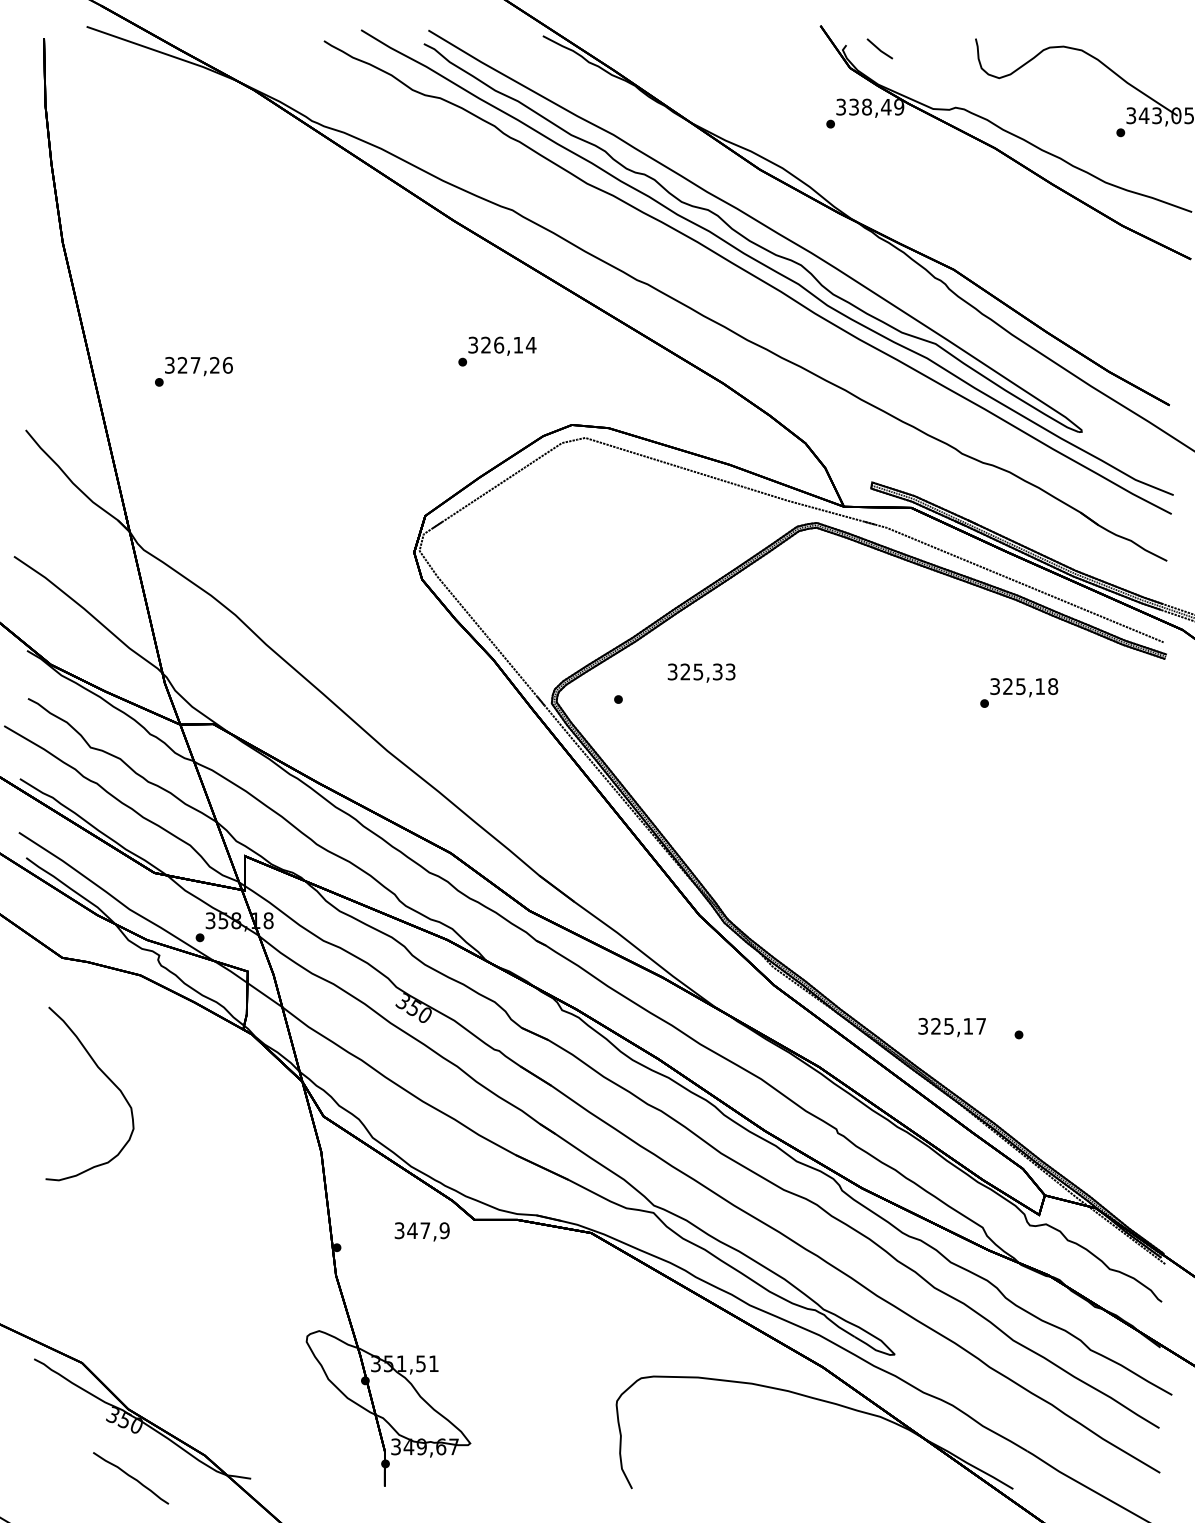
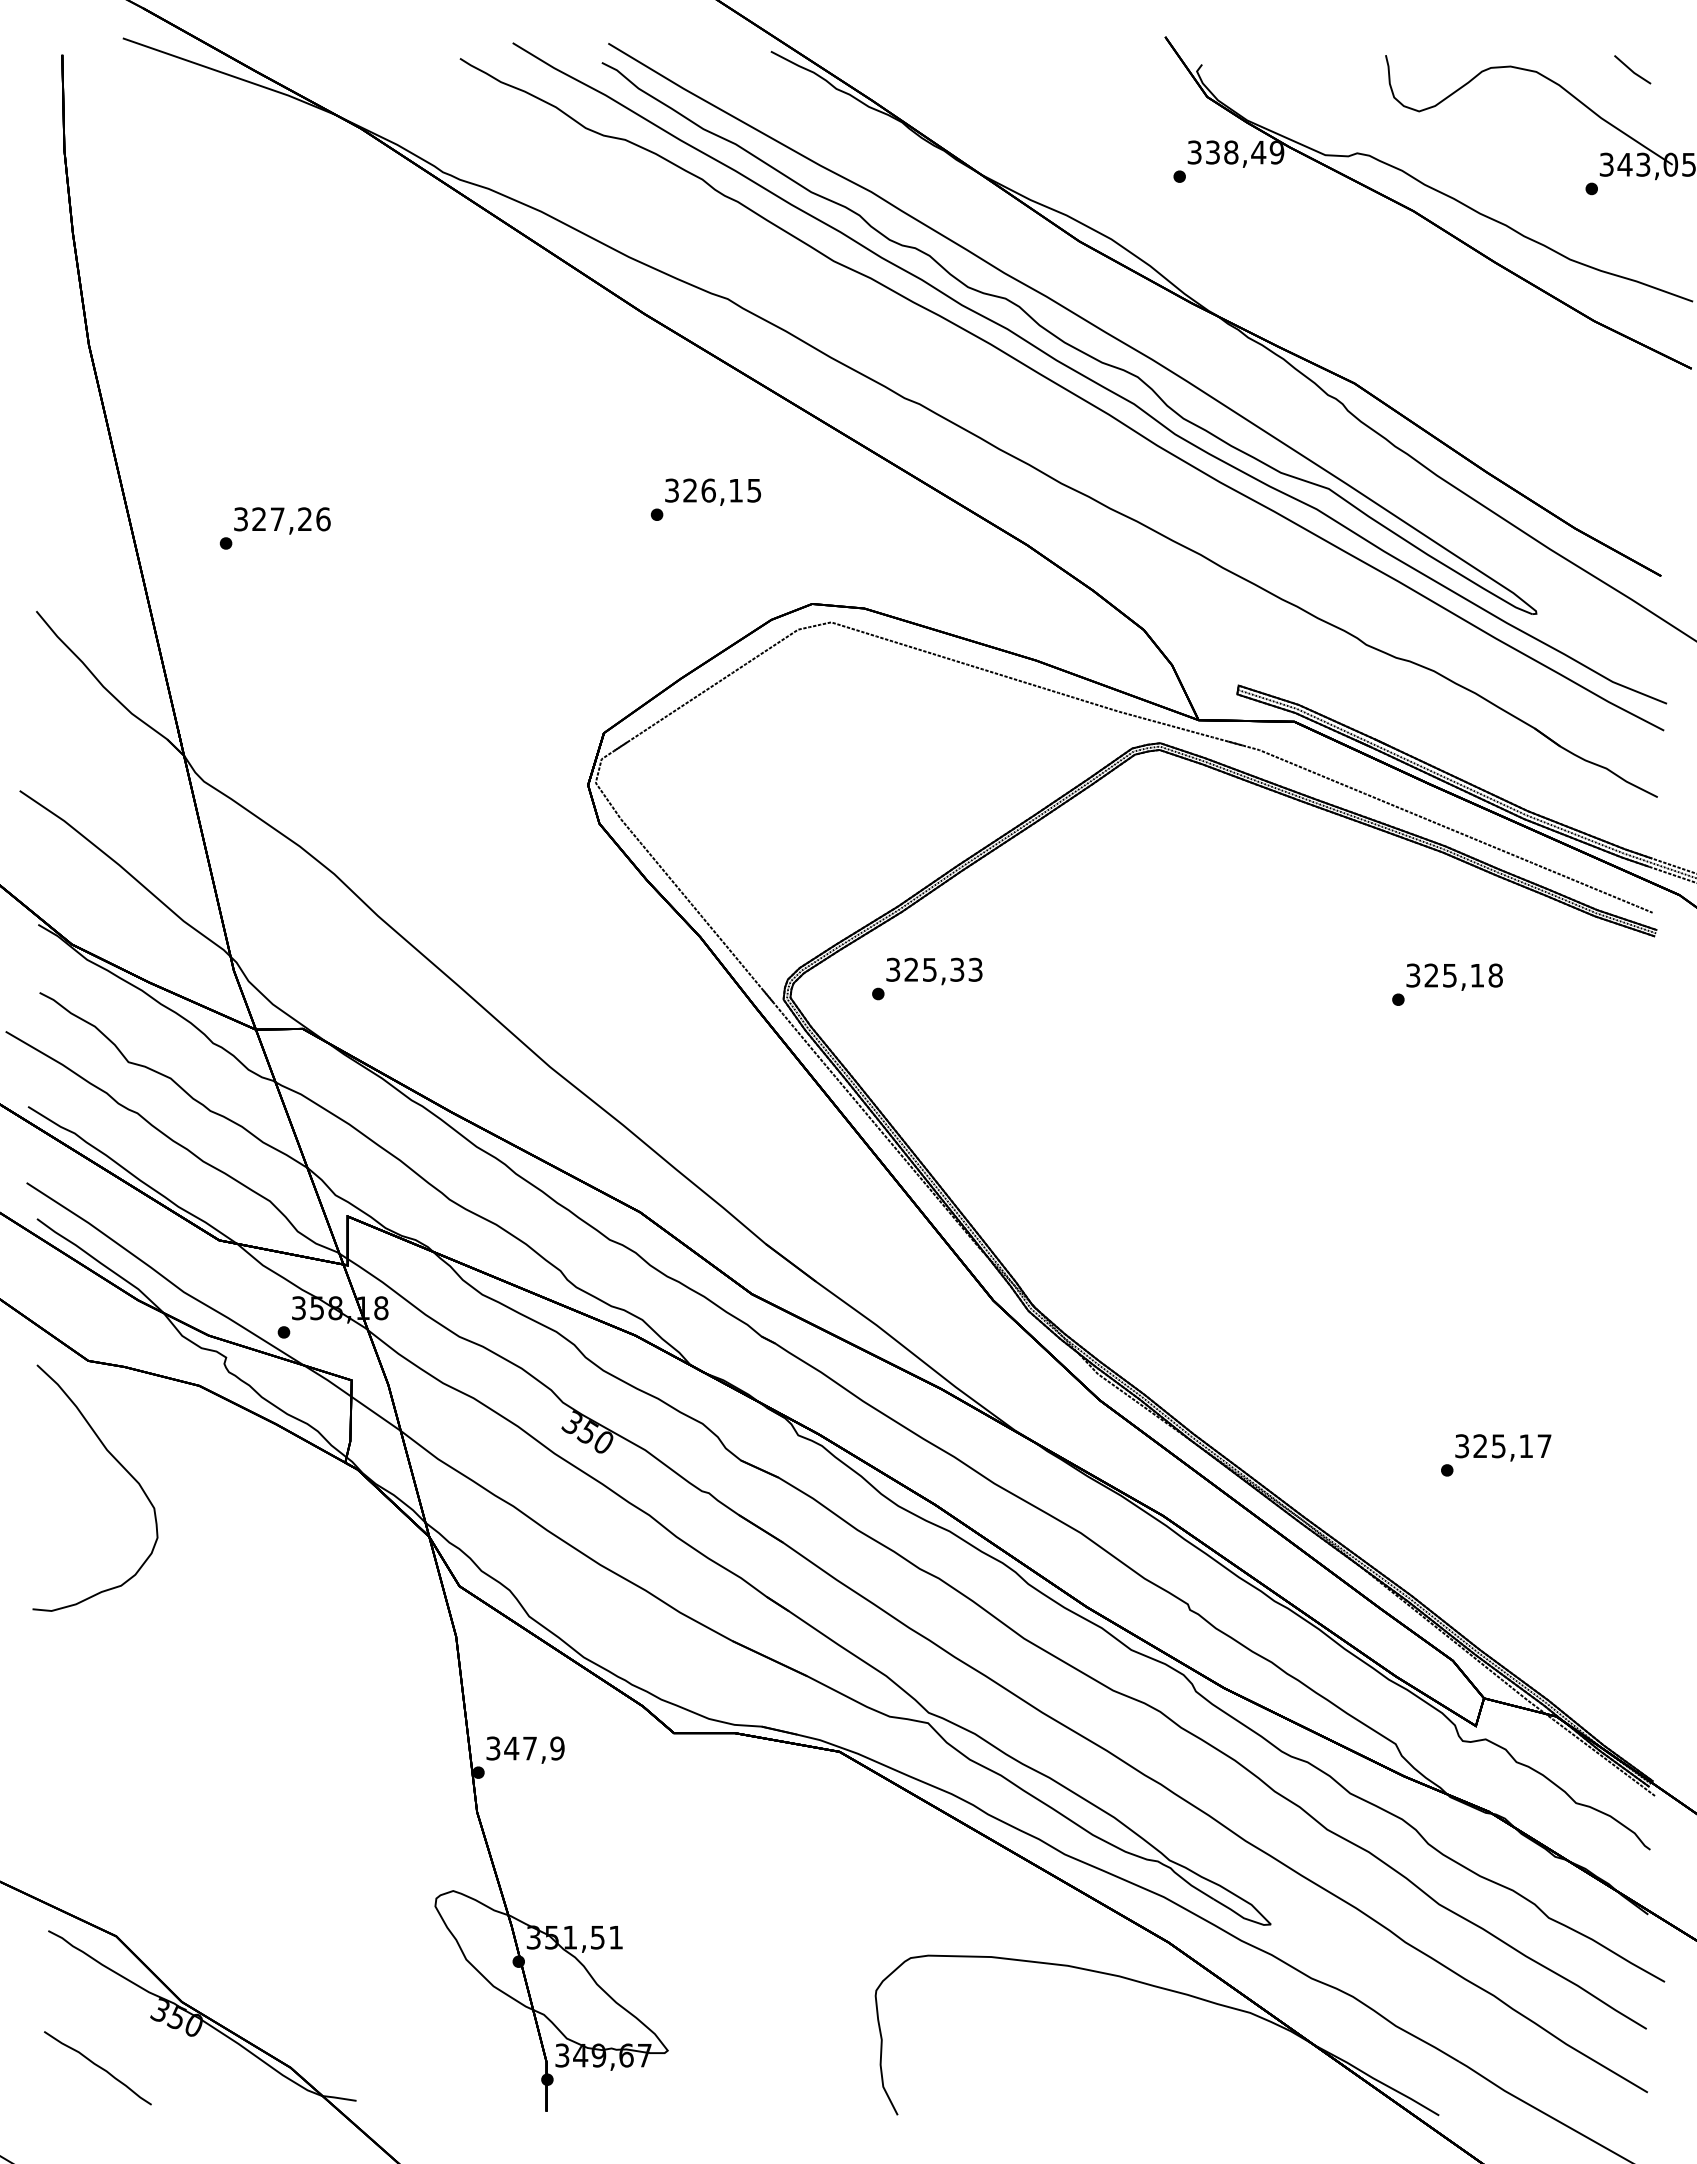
line: (879, 48) -> (1631, 69), moved
text: (530, 345) -> (753, 490), 326,14 -> 326,15
text: (701, 673) -> (934, 971), moved
text: (952, 1027) -> (1503, 1447), moved
curve: (106, 1076) -> (118, 1463), moved
text: (422, 1231) -> (525, 1749), moved
curve: (131, 1477) -> (98, 2067), moved

